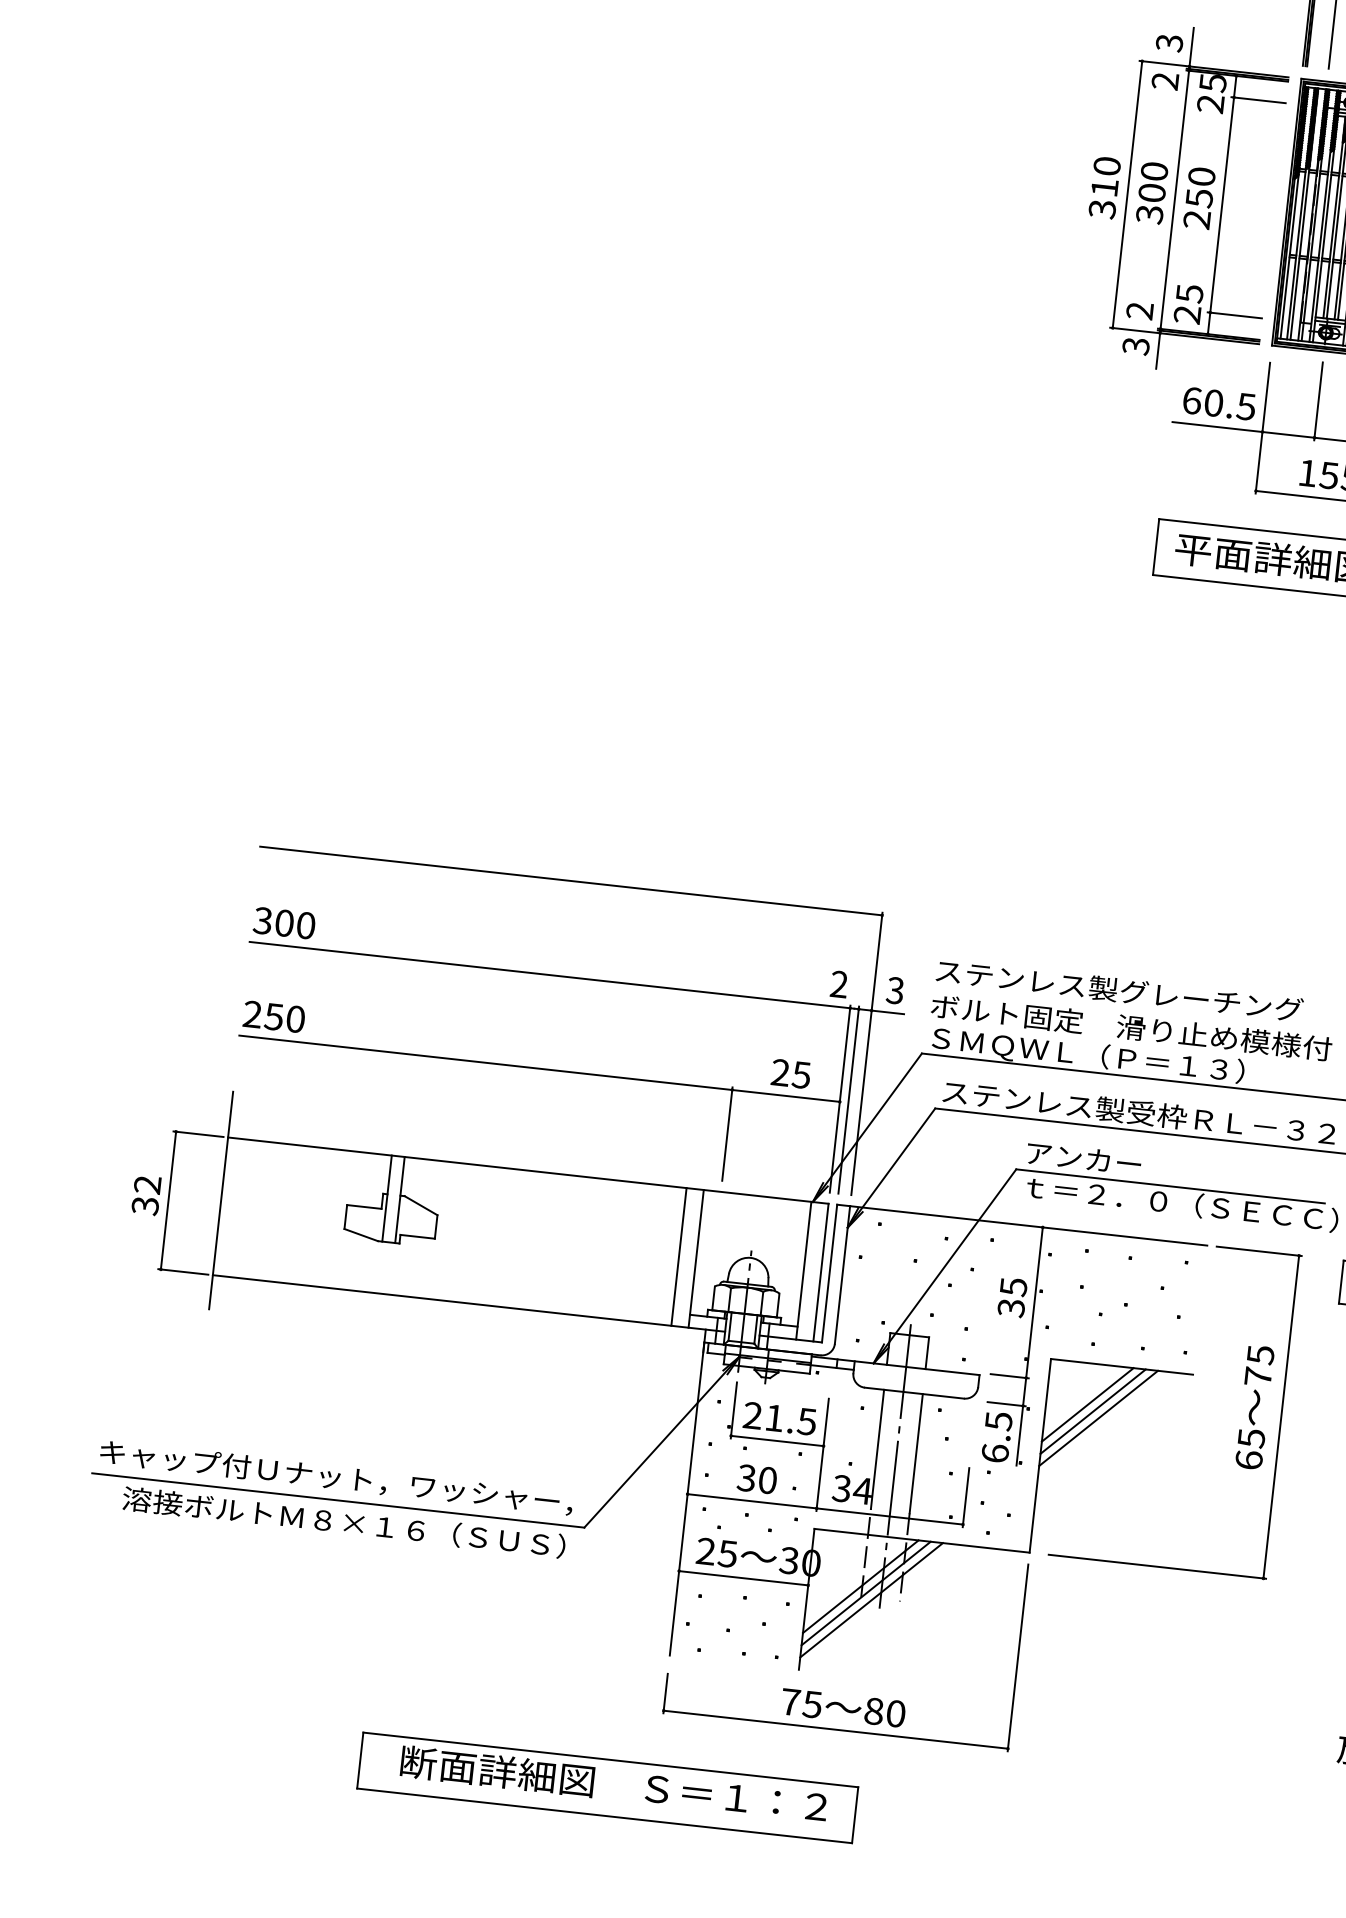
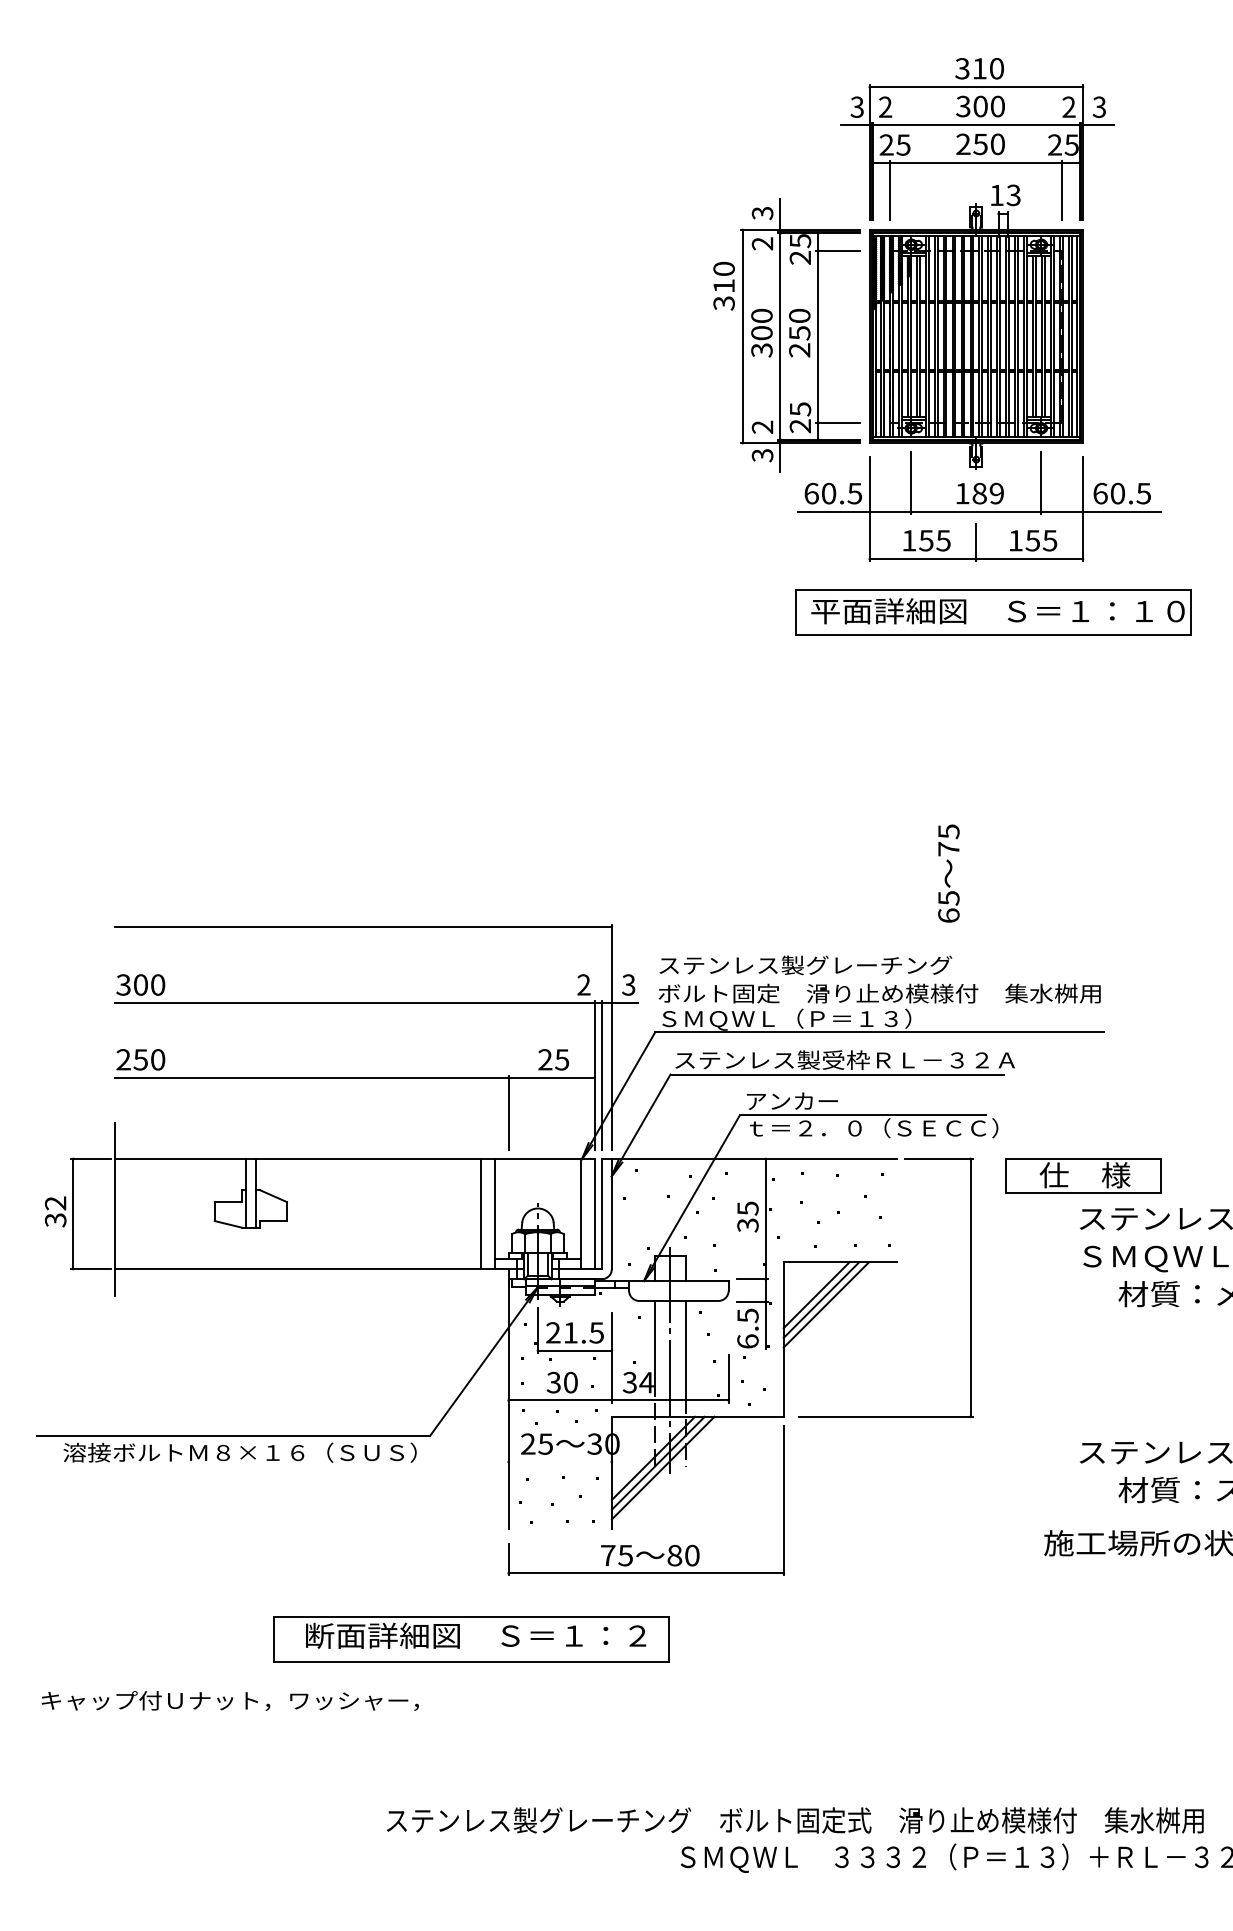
text: (1104, 186) -> (723, 285), moved
text: (1254, 1407) -> (948, 873), moved
text: (335, 1476) -> (229, 1700), moved
line: (742, 1577) -> (559, 1461), removed

